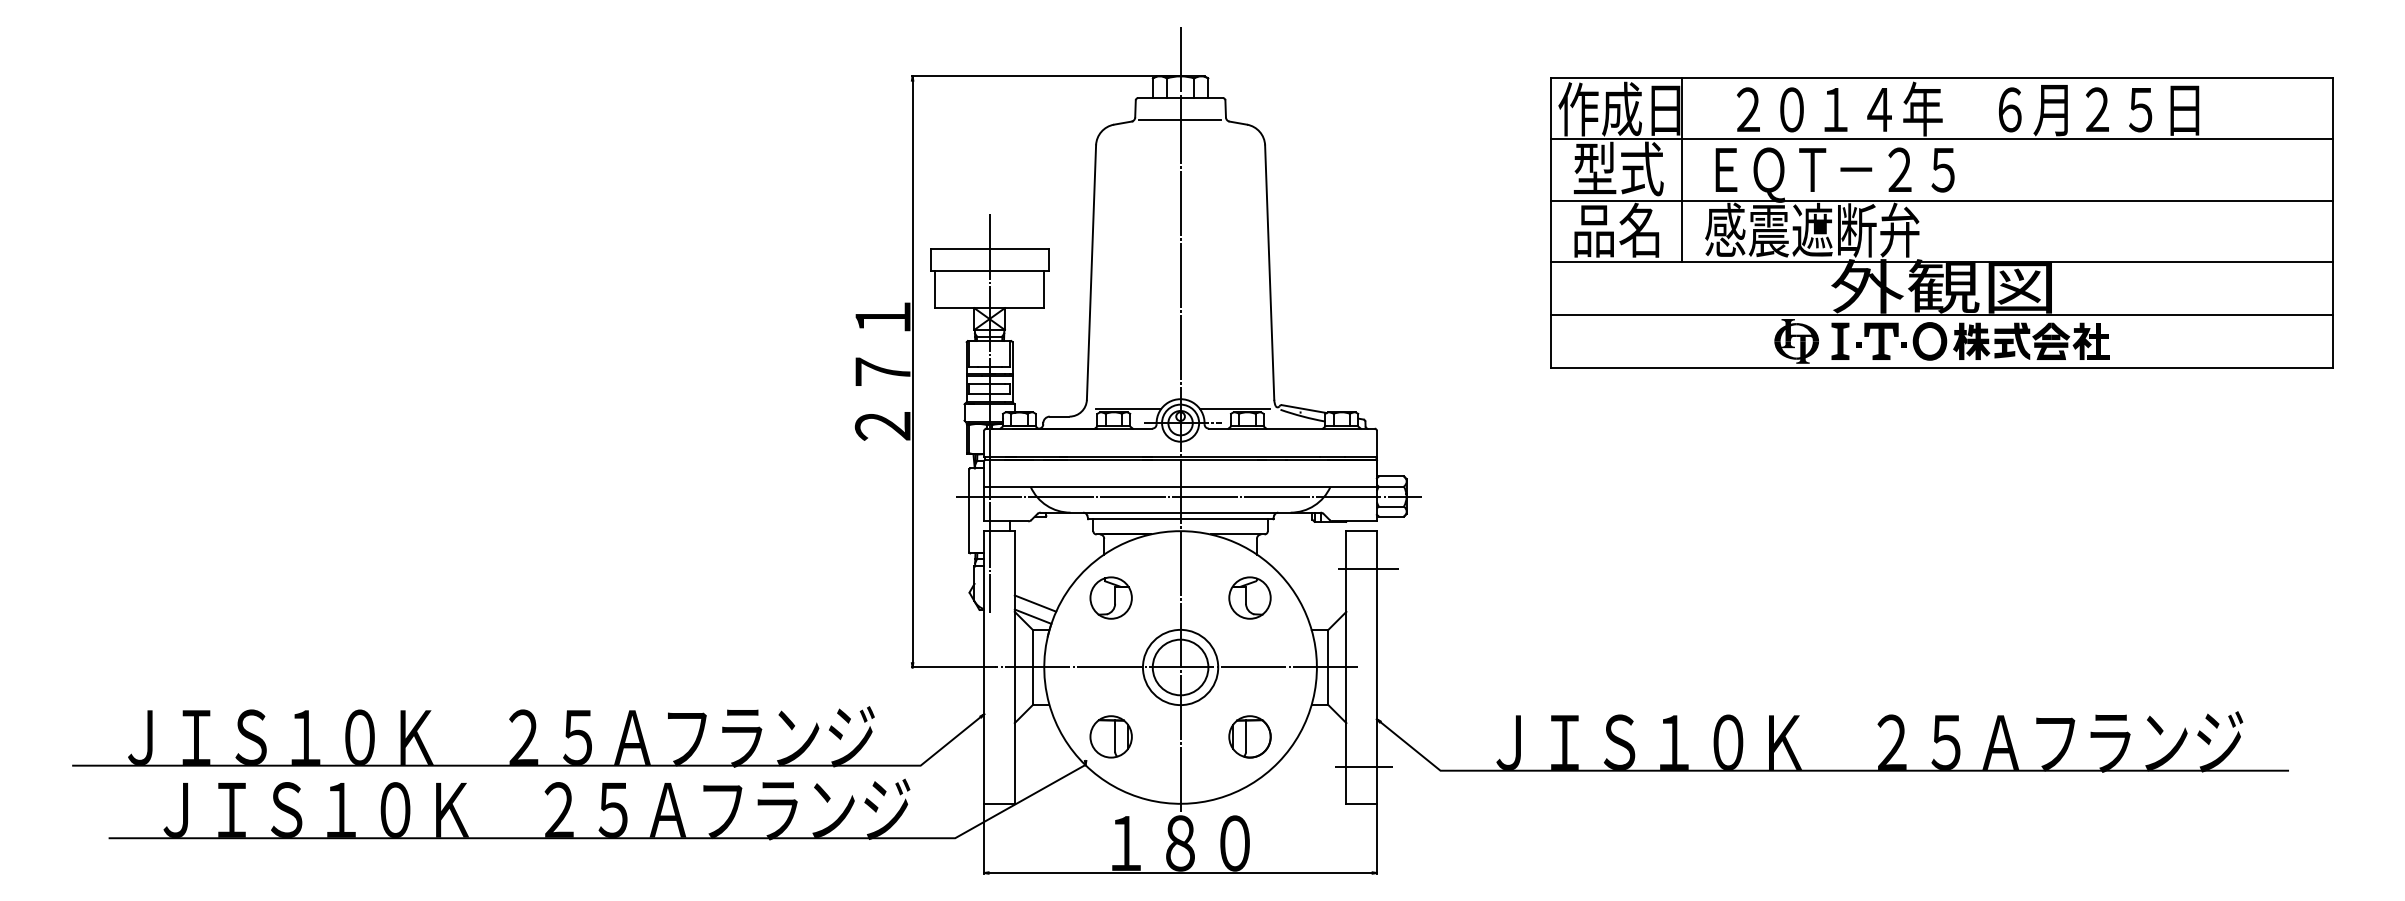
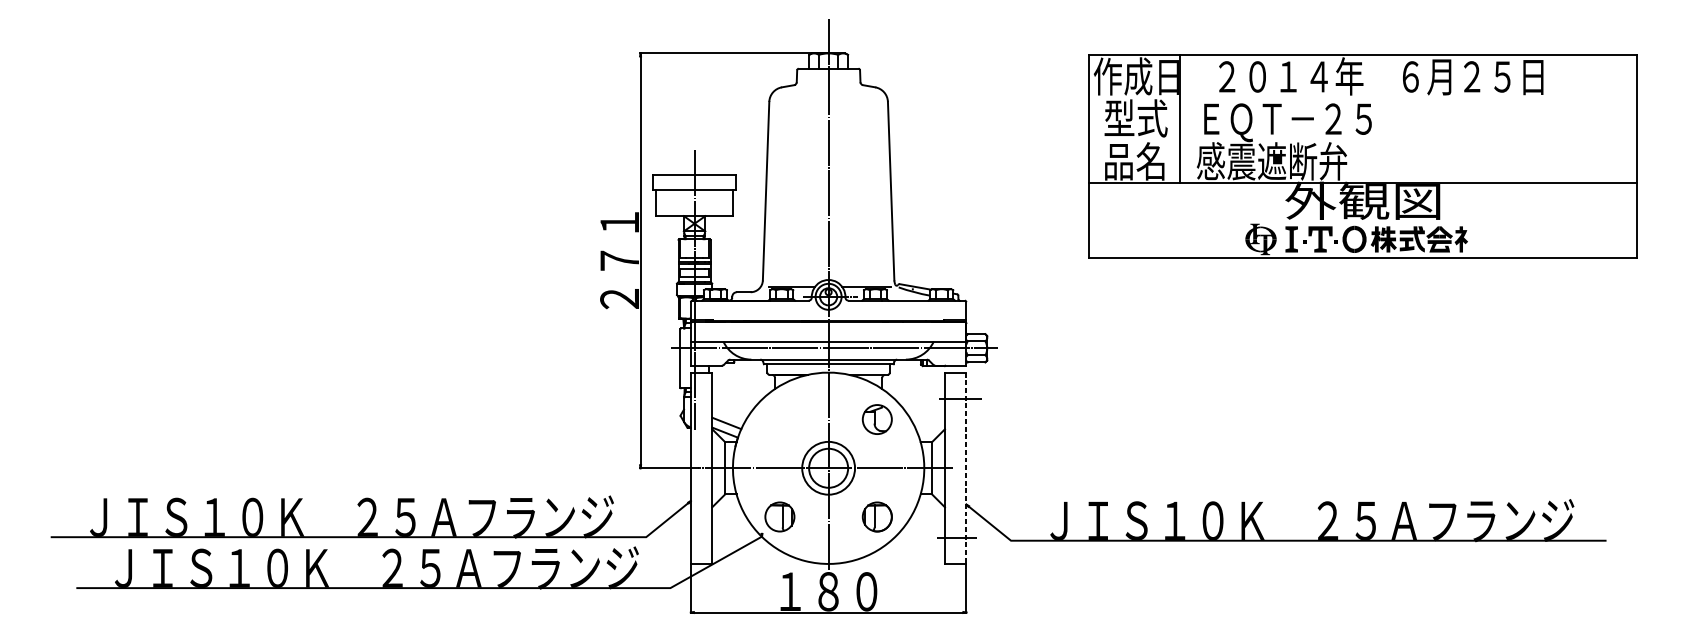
line: (1179, 120) -> (827, 84), removed
line: (1941, 139) -> (1362, 97), removed
line: (1941, 200) -> (1362, 140), removed
line: (1941, 314) -> (1362, 220), removed
fill: (2098, 341) -> (1472, 239), removed
part: (1110, 597) -> (779, 419), removed
line: (1376, 667) -> (966, 468), solid -> dashed

